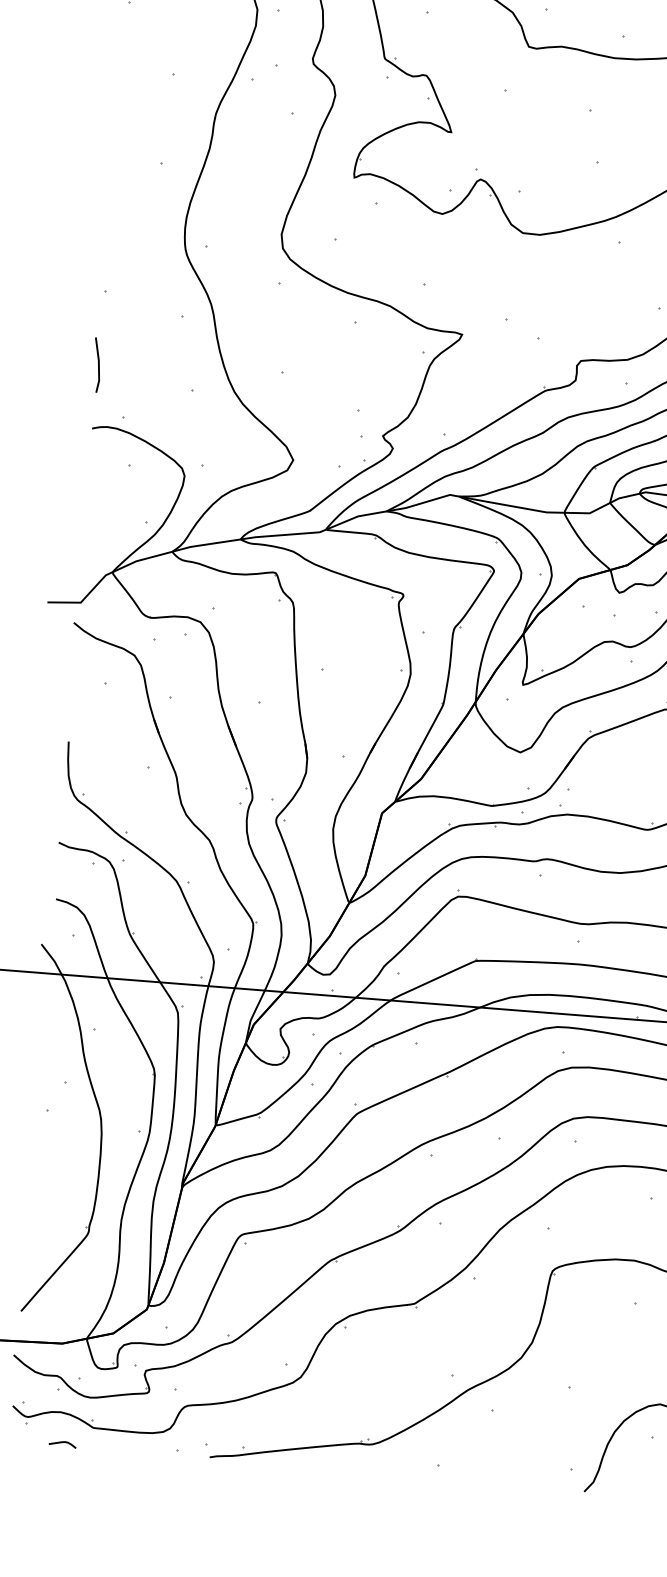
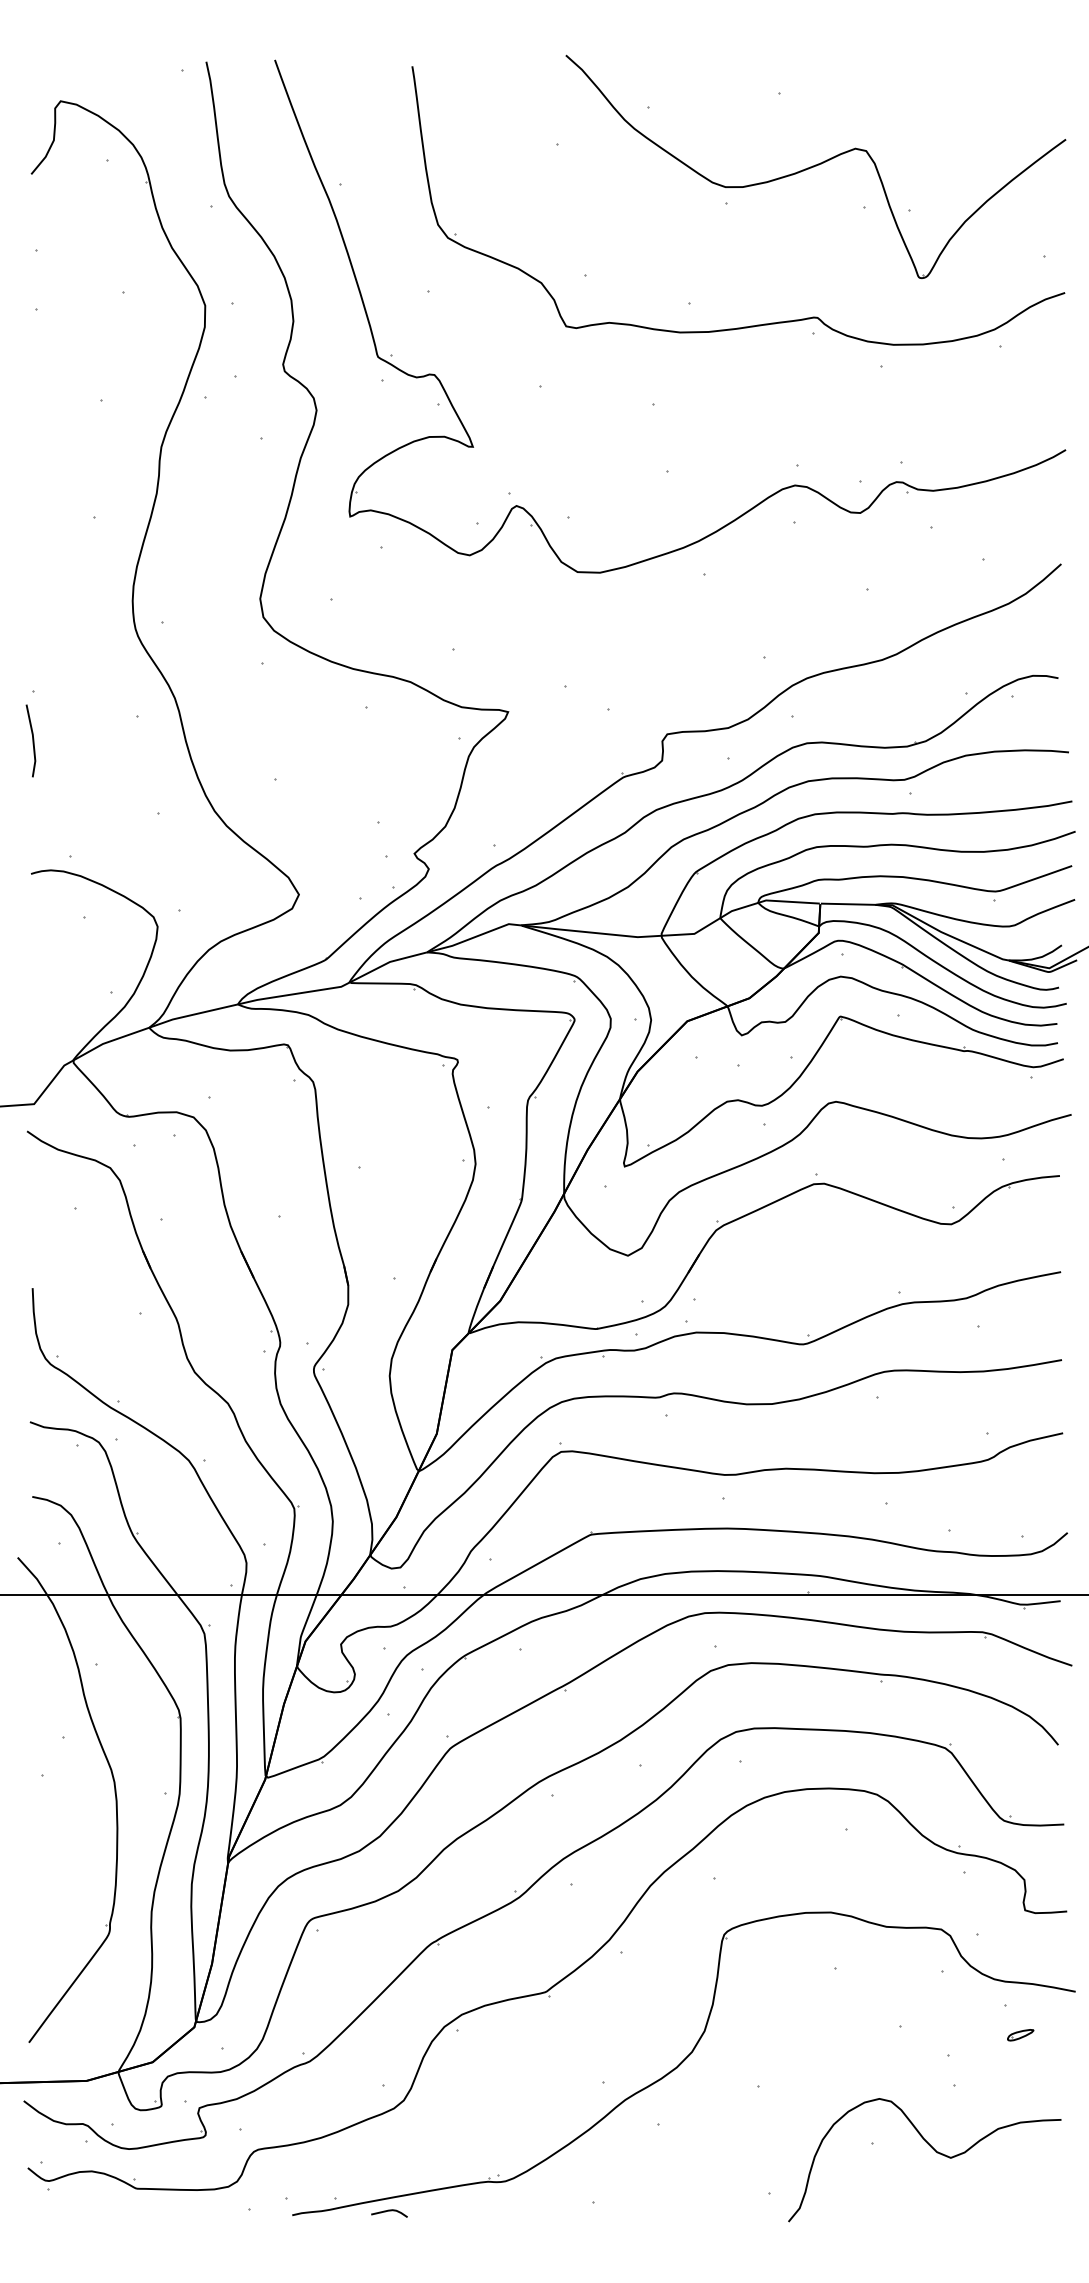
line: (98, 364) -> (32, 740), moved
curve: (62, 1442) -> (389, 2211), moved

